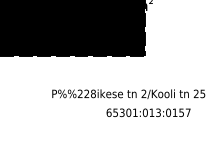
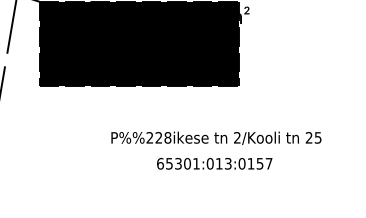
text: (148, 112) -> (214, 163), moved

